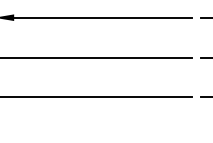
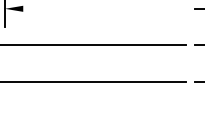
line: (102, 17) -> (104, 8), removed

